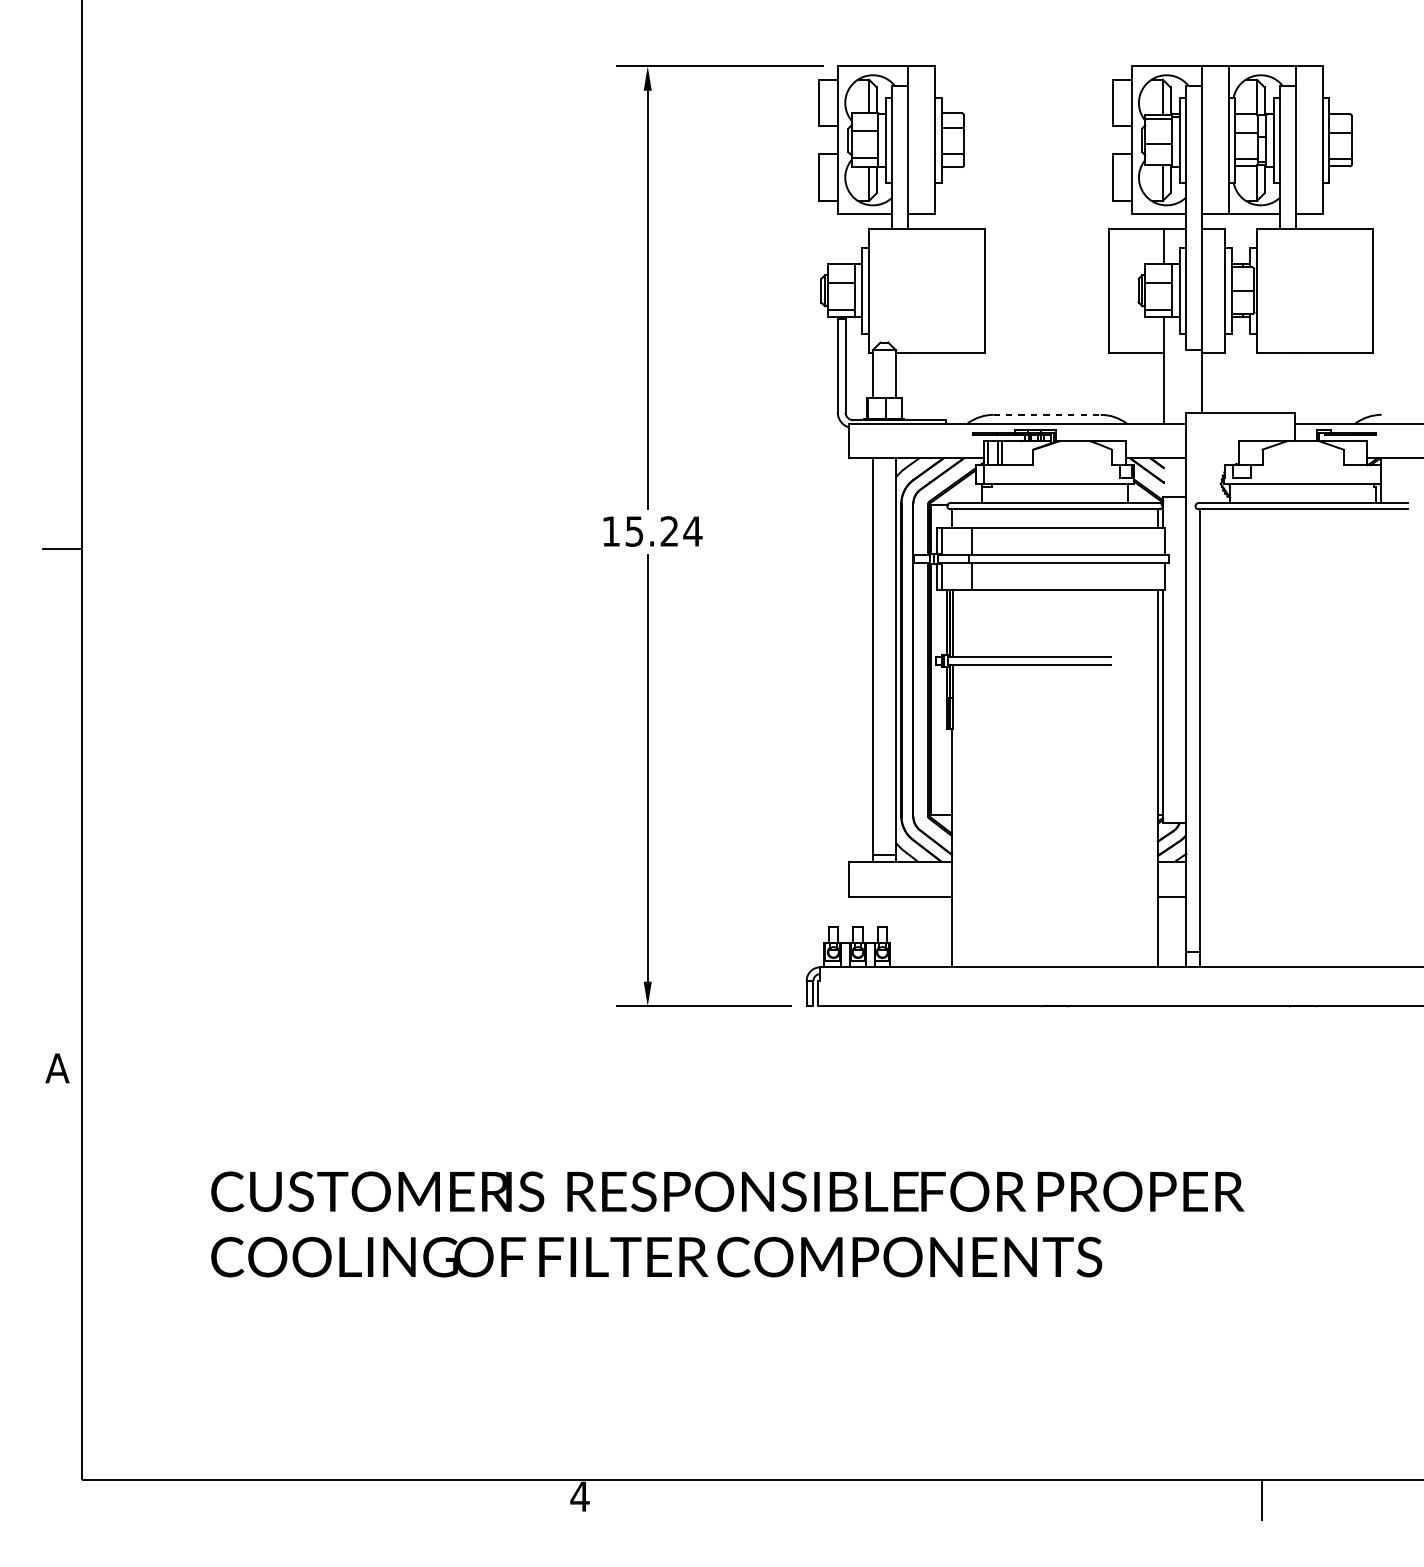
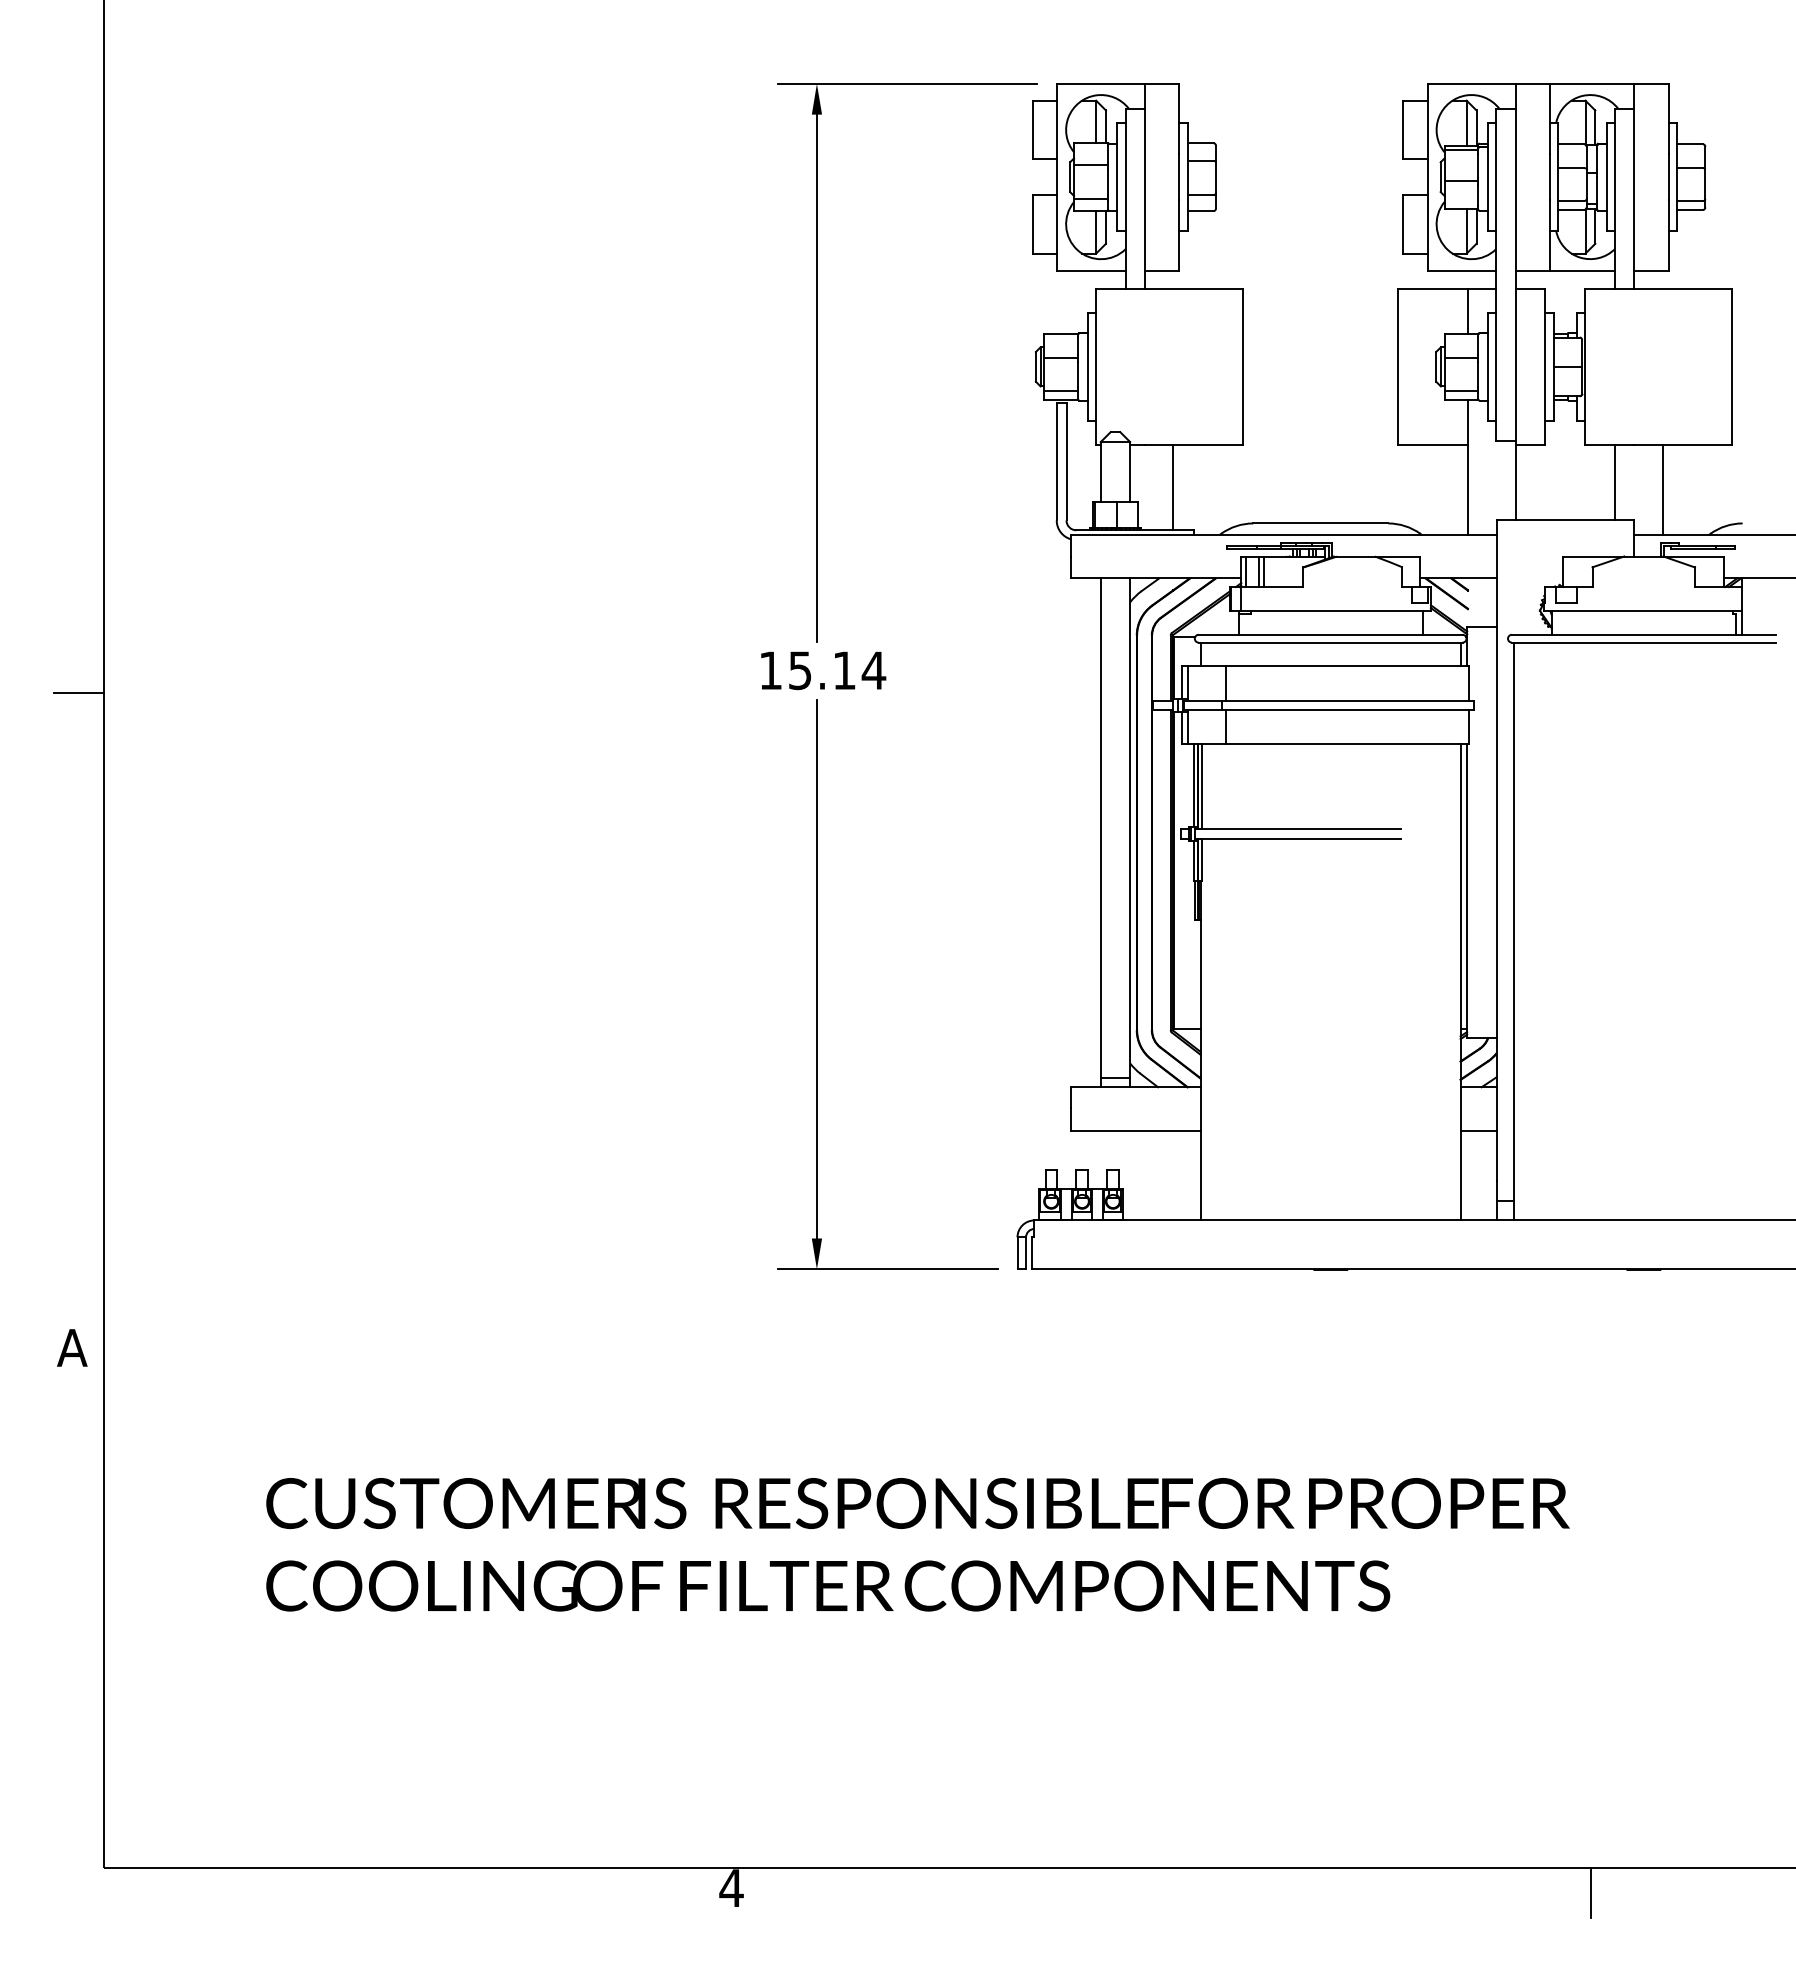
line: (1279, 382) -> (1614, 482), added
line: (930, 386) -> (1173, 487), added
line: (1318, 387) -> (1662, 489), added
line: (1047, 414) -> (1321, 523), dashed -> solid
text: (669, 531) -> (844, 670), 15.24 -> 15.14

